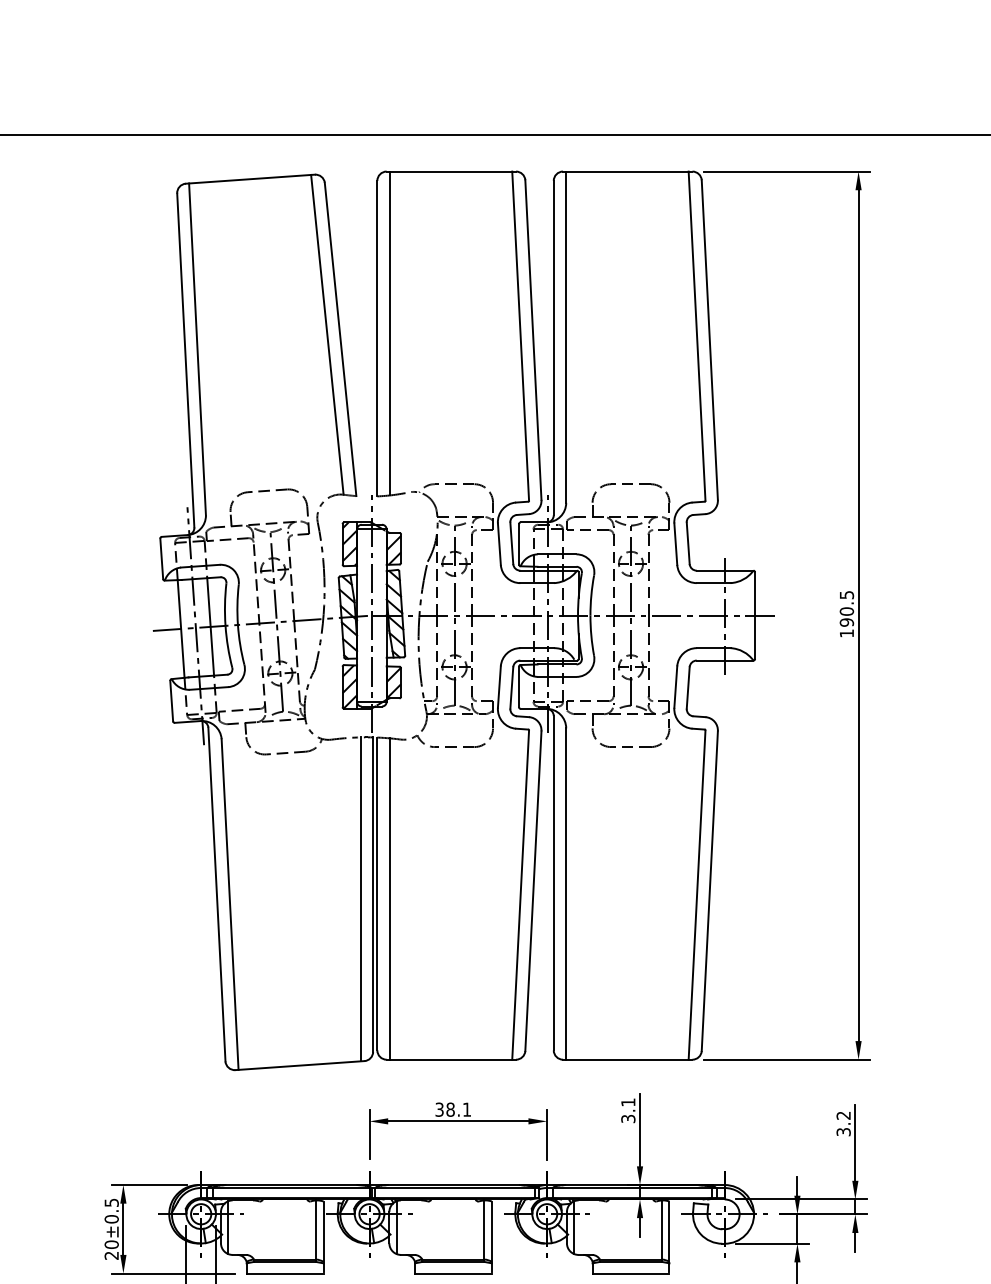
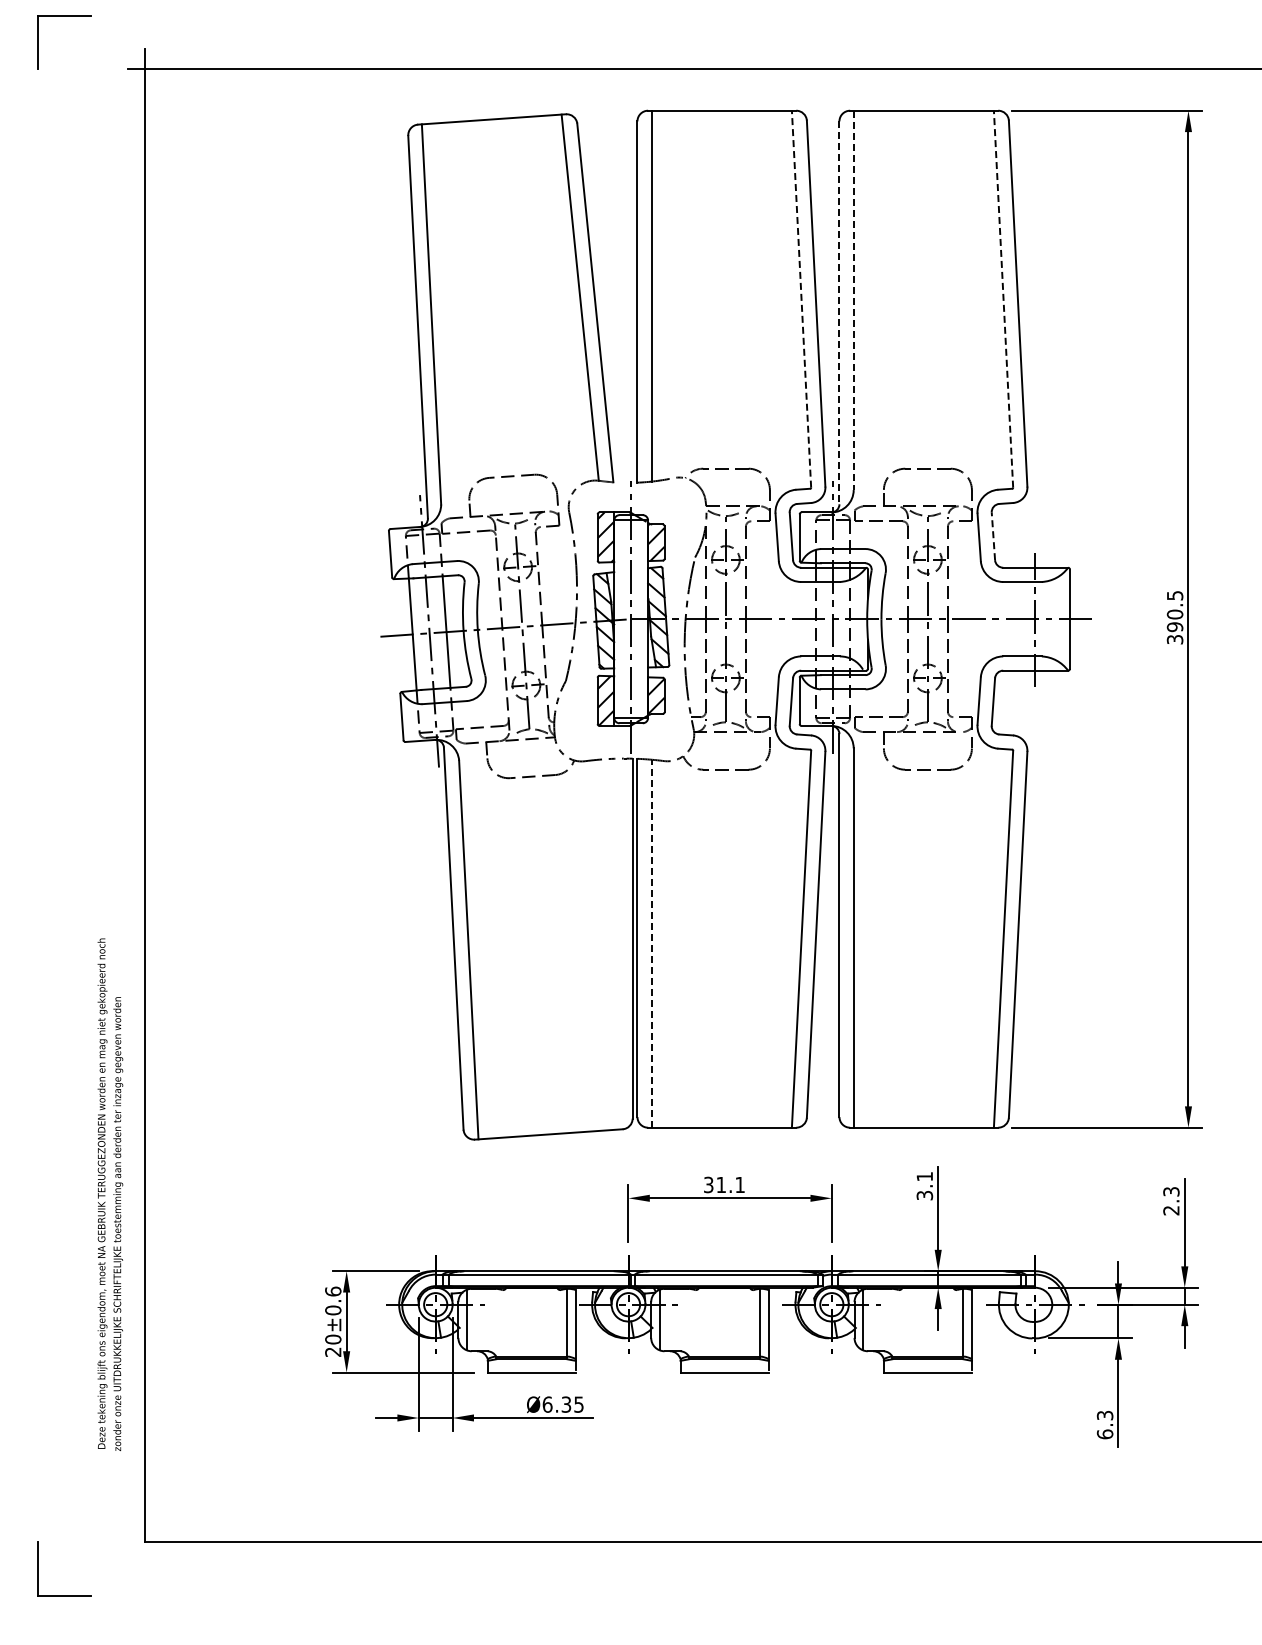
line: (520, 336) -> (801, 299), solid -> dashed
line: (697, 336) -> (1003, 299), solid -> dashed
line: (566, 337) -> (853, 300), solid -> dashed
line: (553, 348) -> (839, 313), solid -> dashed
line: (688, 543) -> (993, 536), solid -> dashed
text: (846, 633) -> (1174, 639), 190.5 -> 390.5
line: (360, 898) -> (618, 943), removed
line: (389, 898) -> (651, 943), solid -> dashed
text: (450, 1109) -> (721, 1184), 38.1 -> 31.1
text: (843, 1124) -> (1171, 1201), 3.2 -> 2.3
text: (111, 1202) -> (333, 1291), 20±0.5 -> 20±0.6

